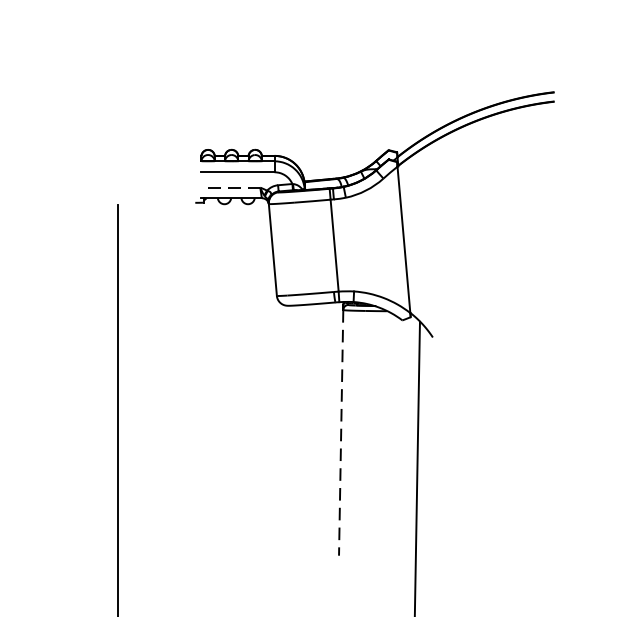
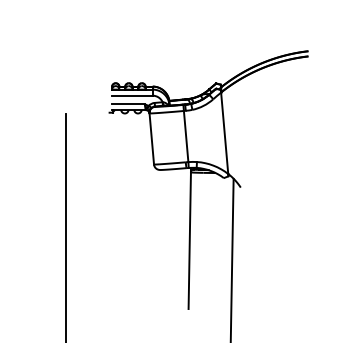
line: (229, 188) -> (127, 104), dashed -> solid
line: (340, 434) -> (189, 241), dashed -> solid

